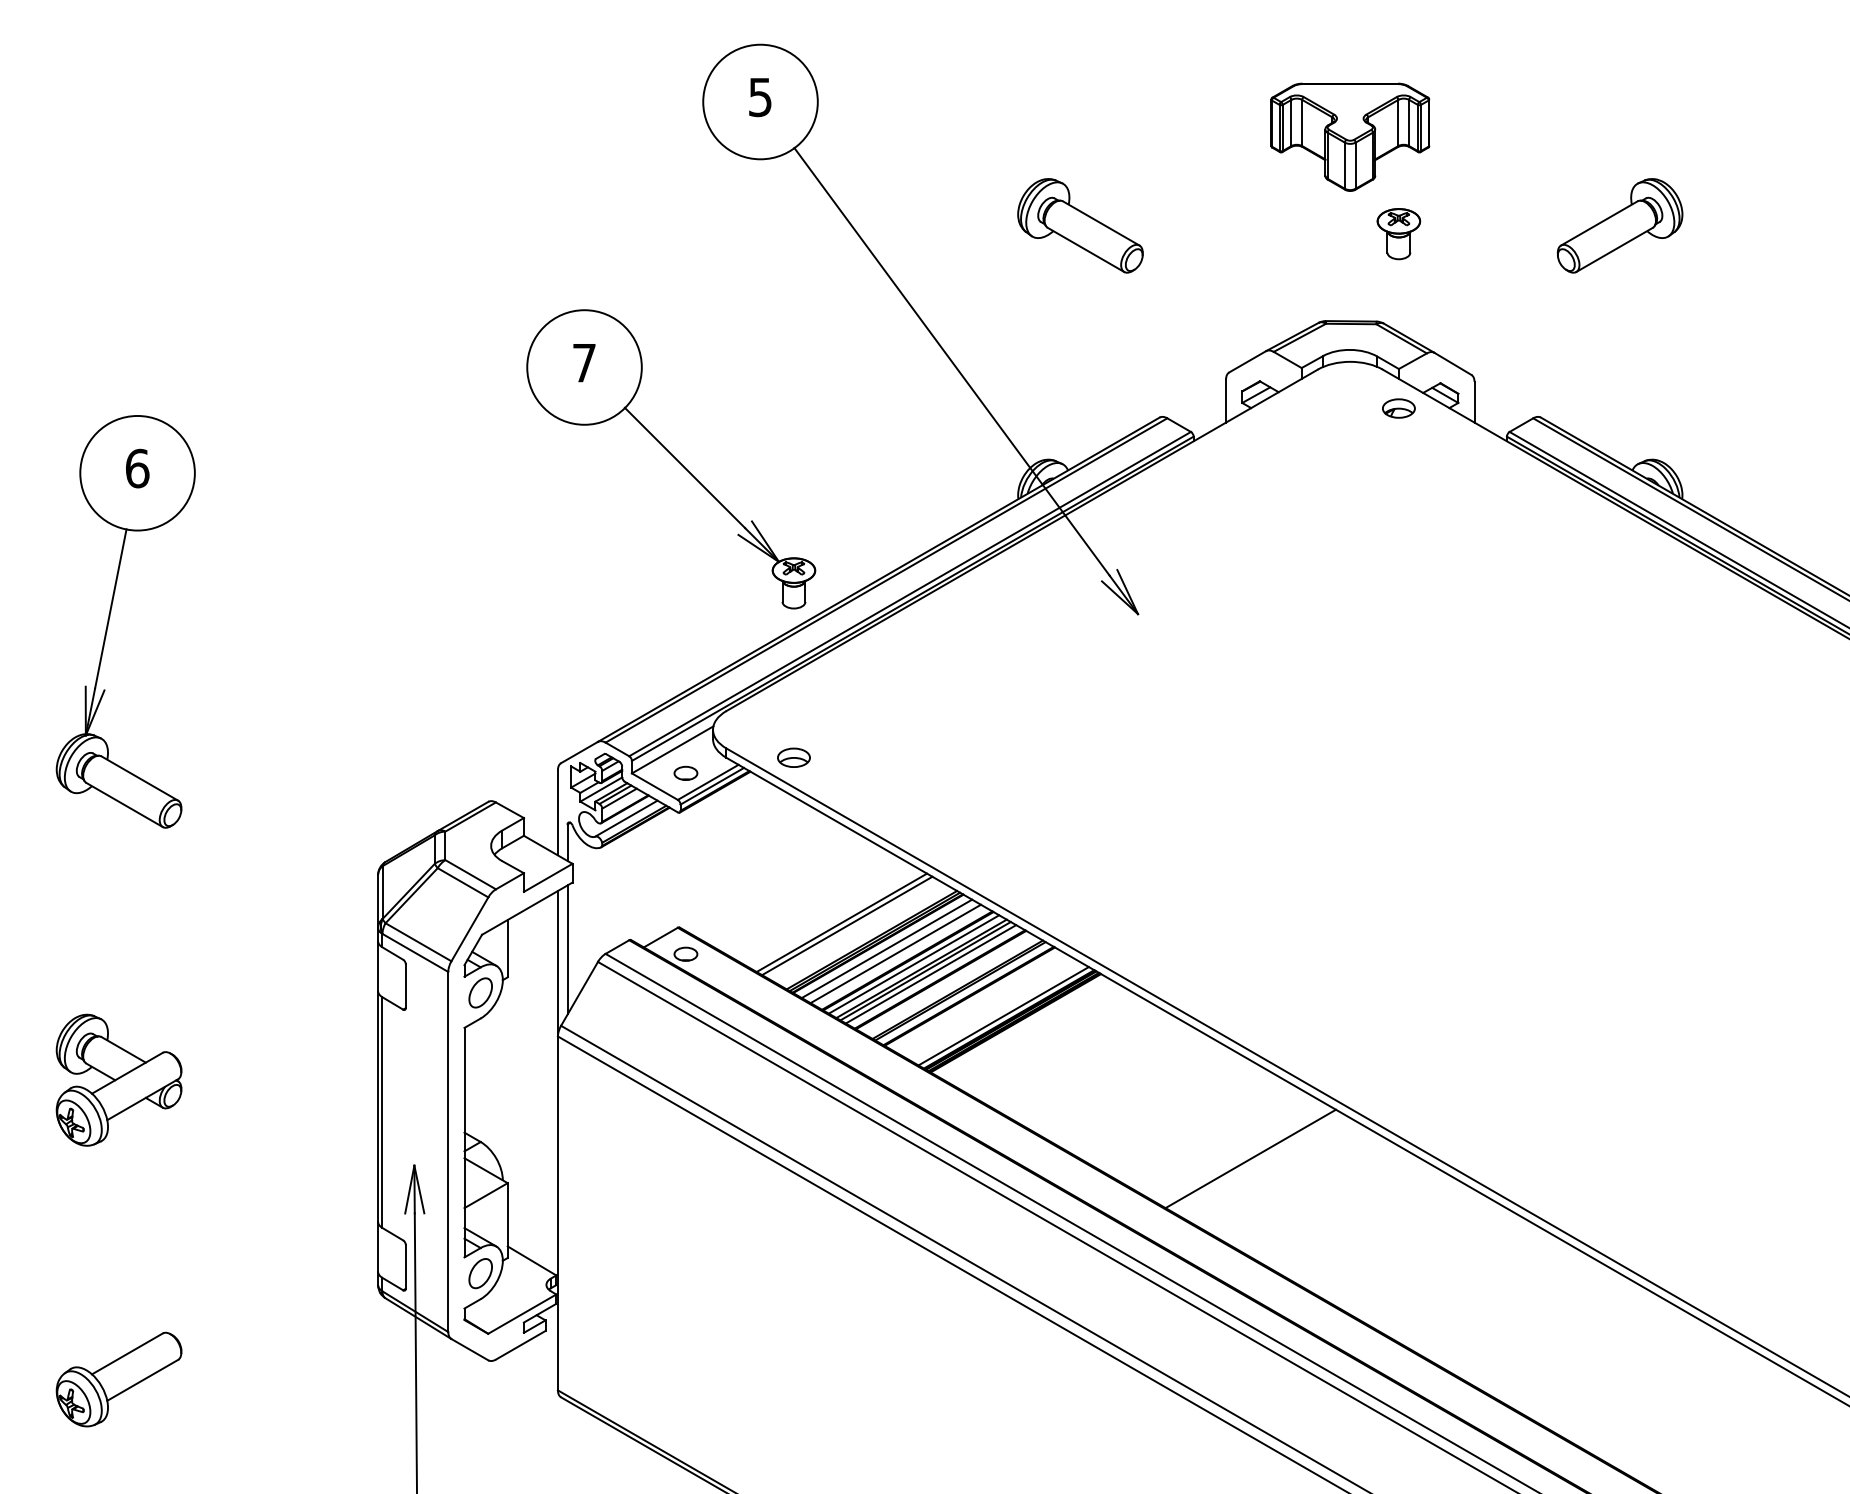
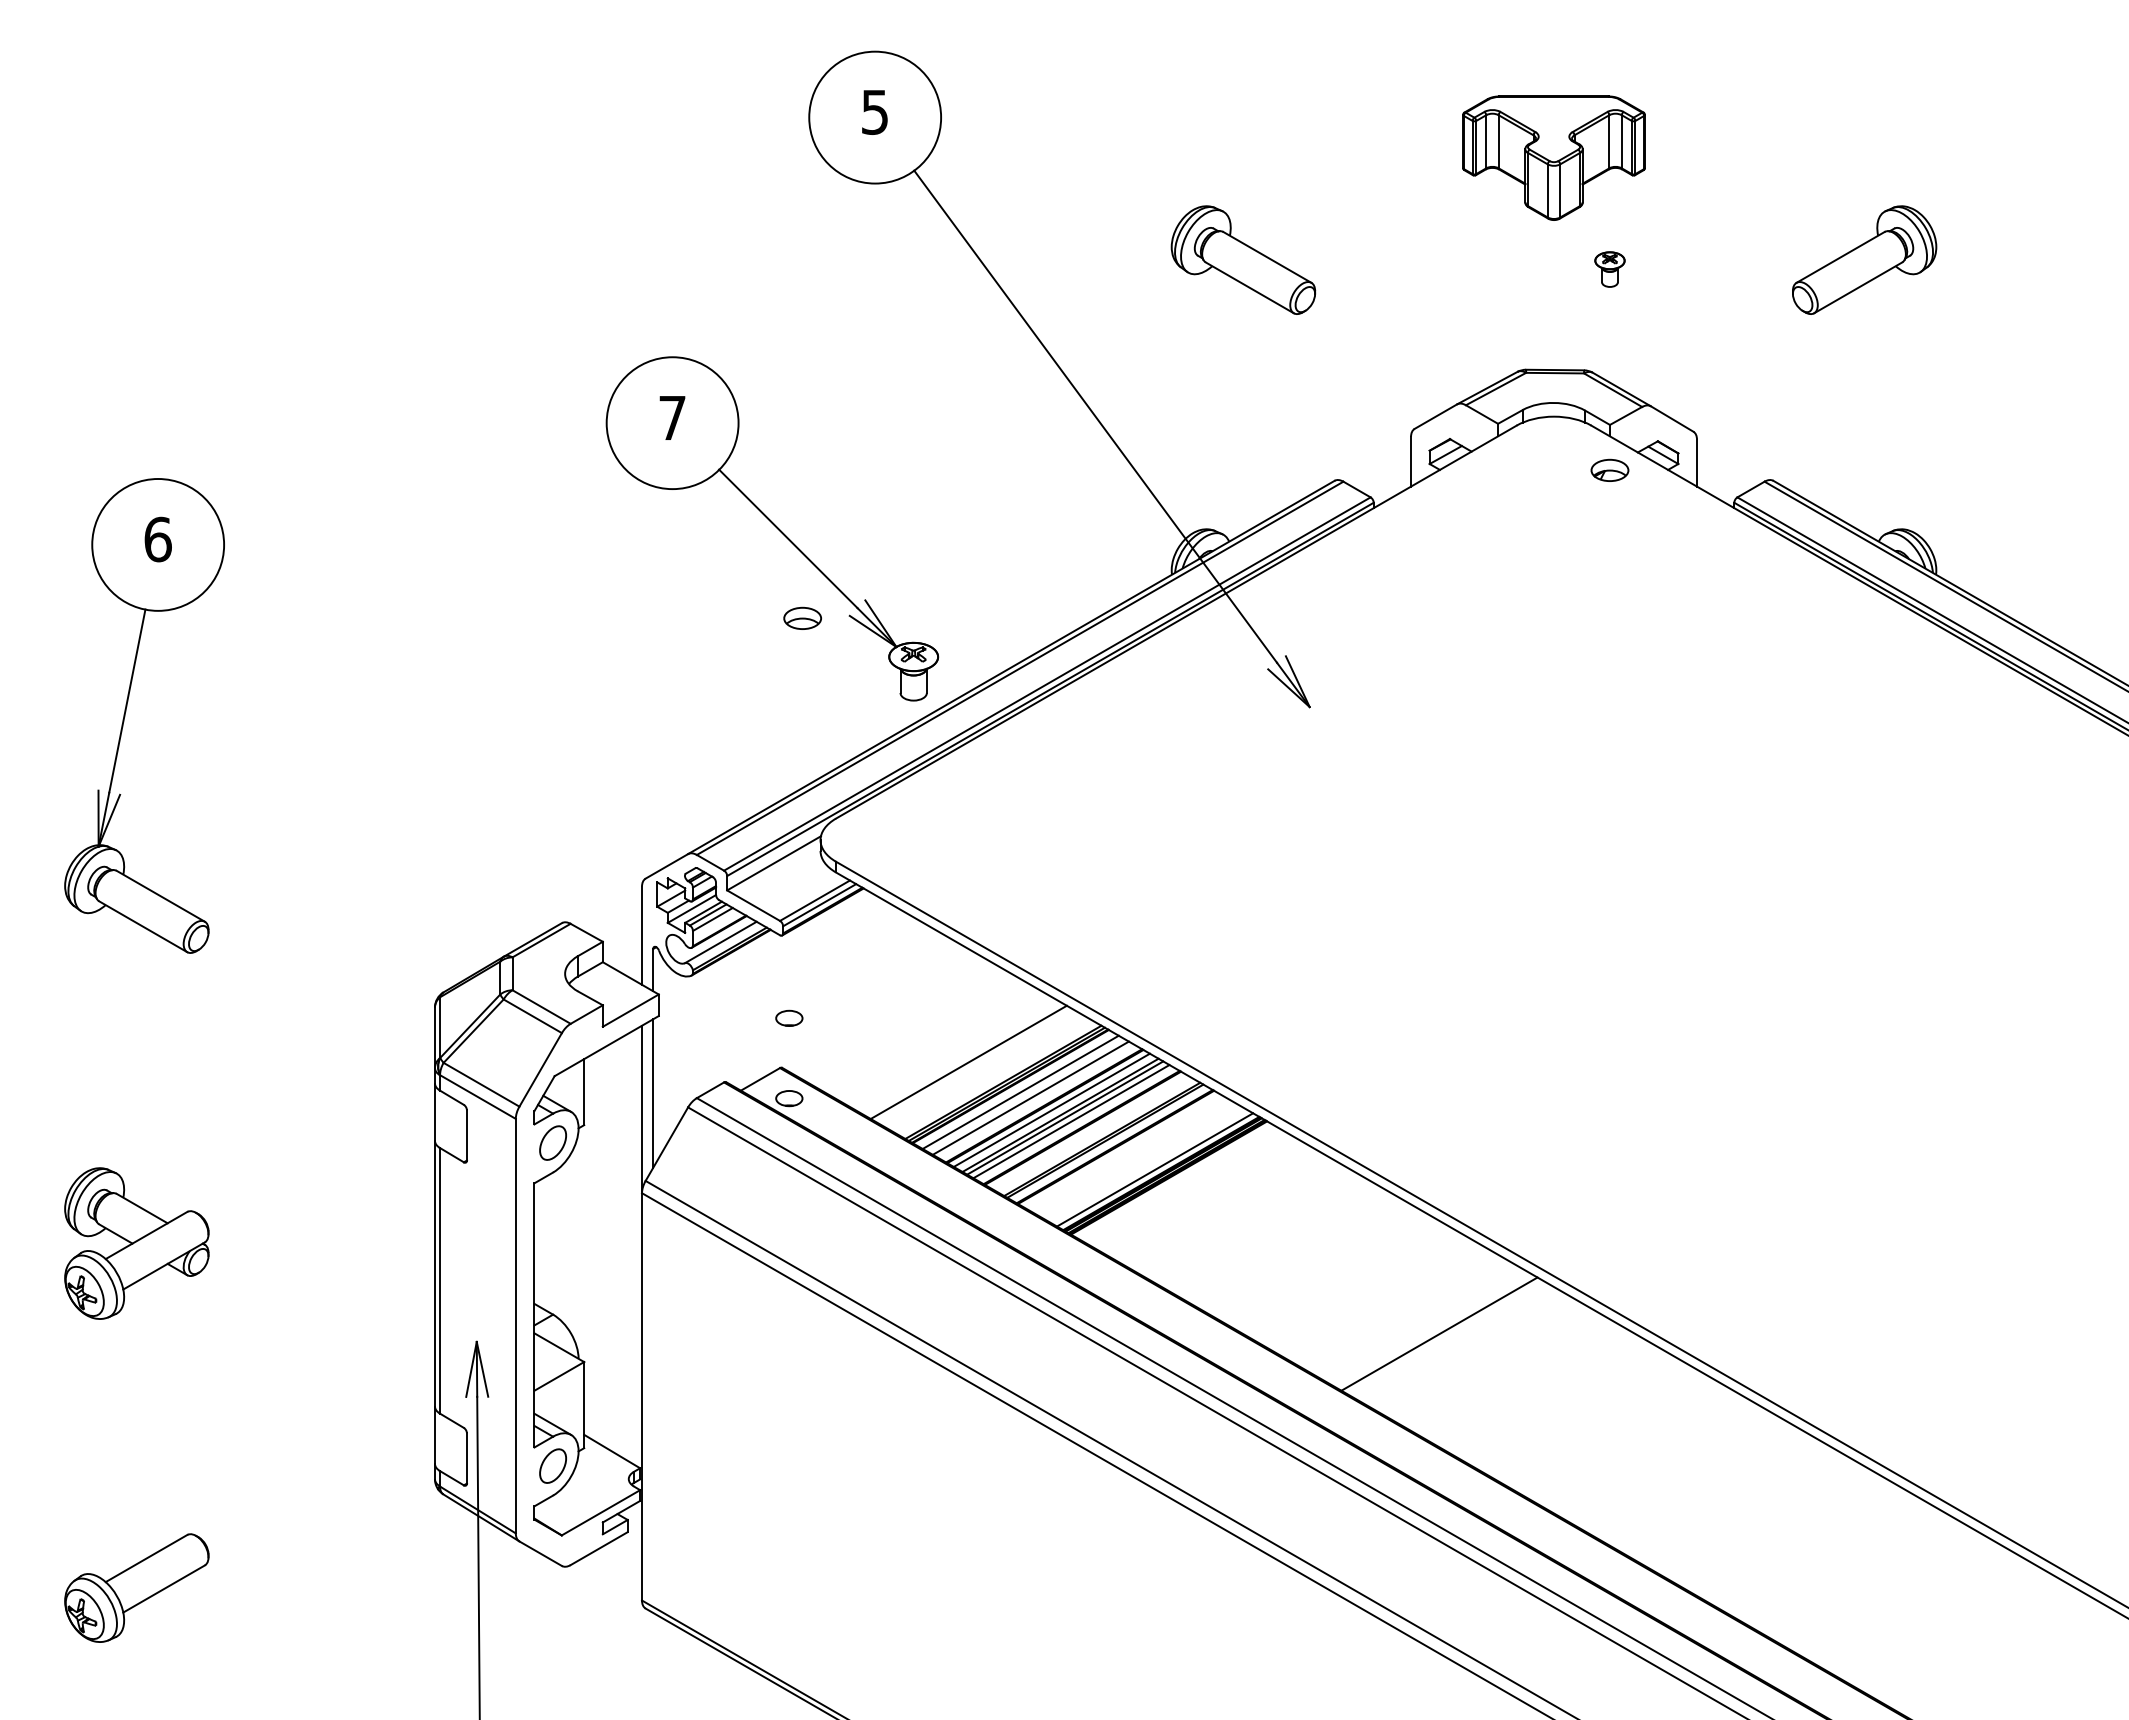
part: (1398, 233) -> (1609, 269), size x0.6
part: (793, 756) -> (802, 617), moved
part: (686, 772) -> (789, 1017), moved
line: (847, 925) -> (975, 1065), removed

